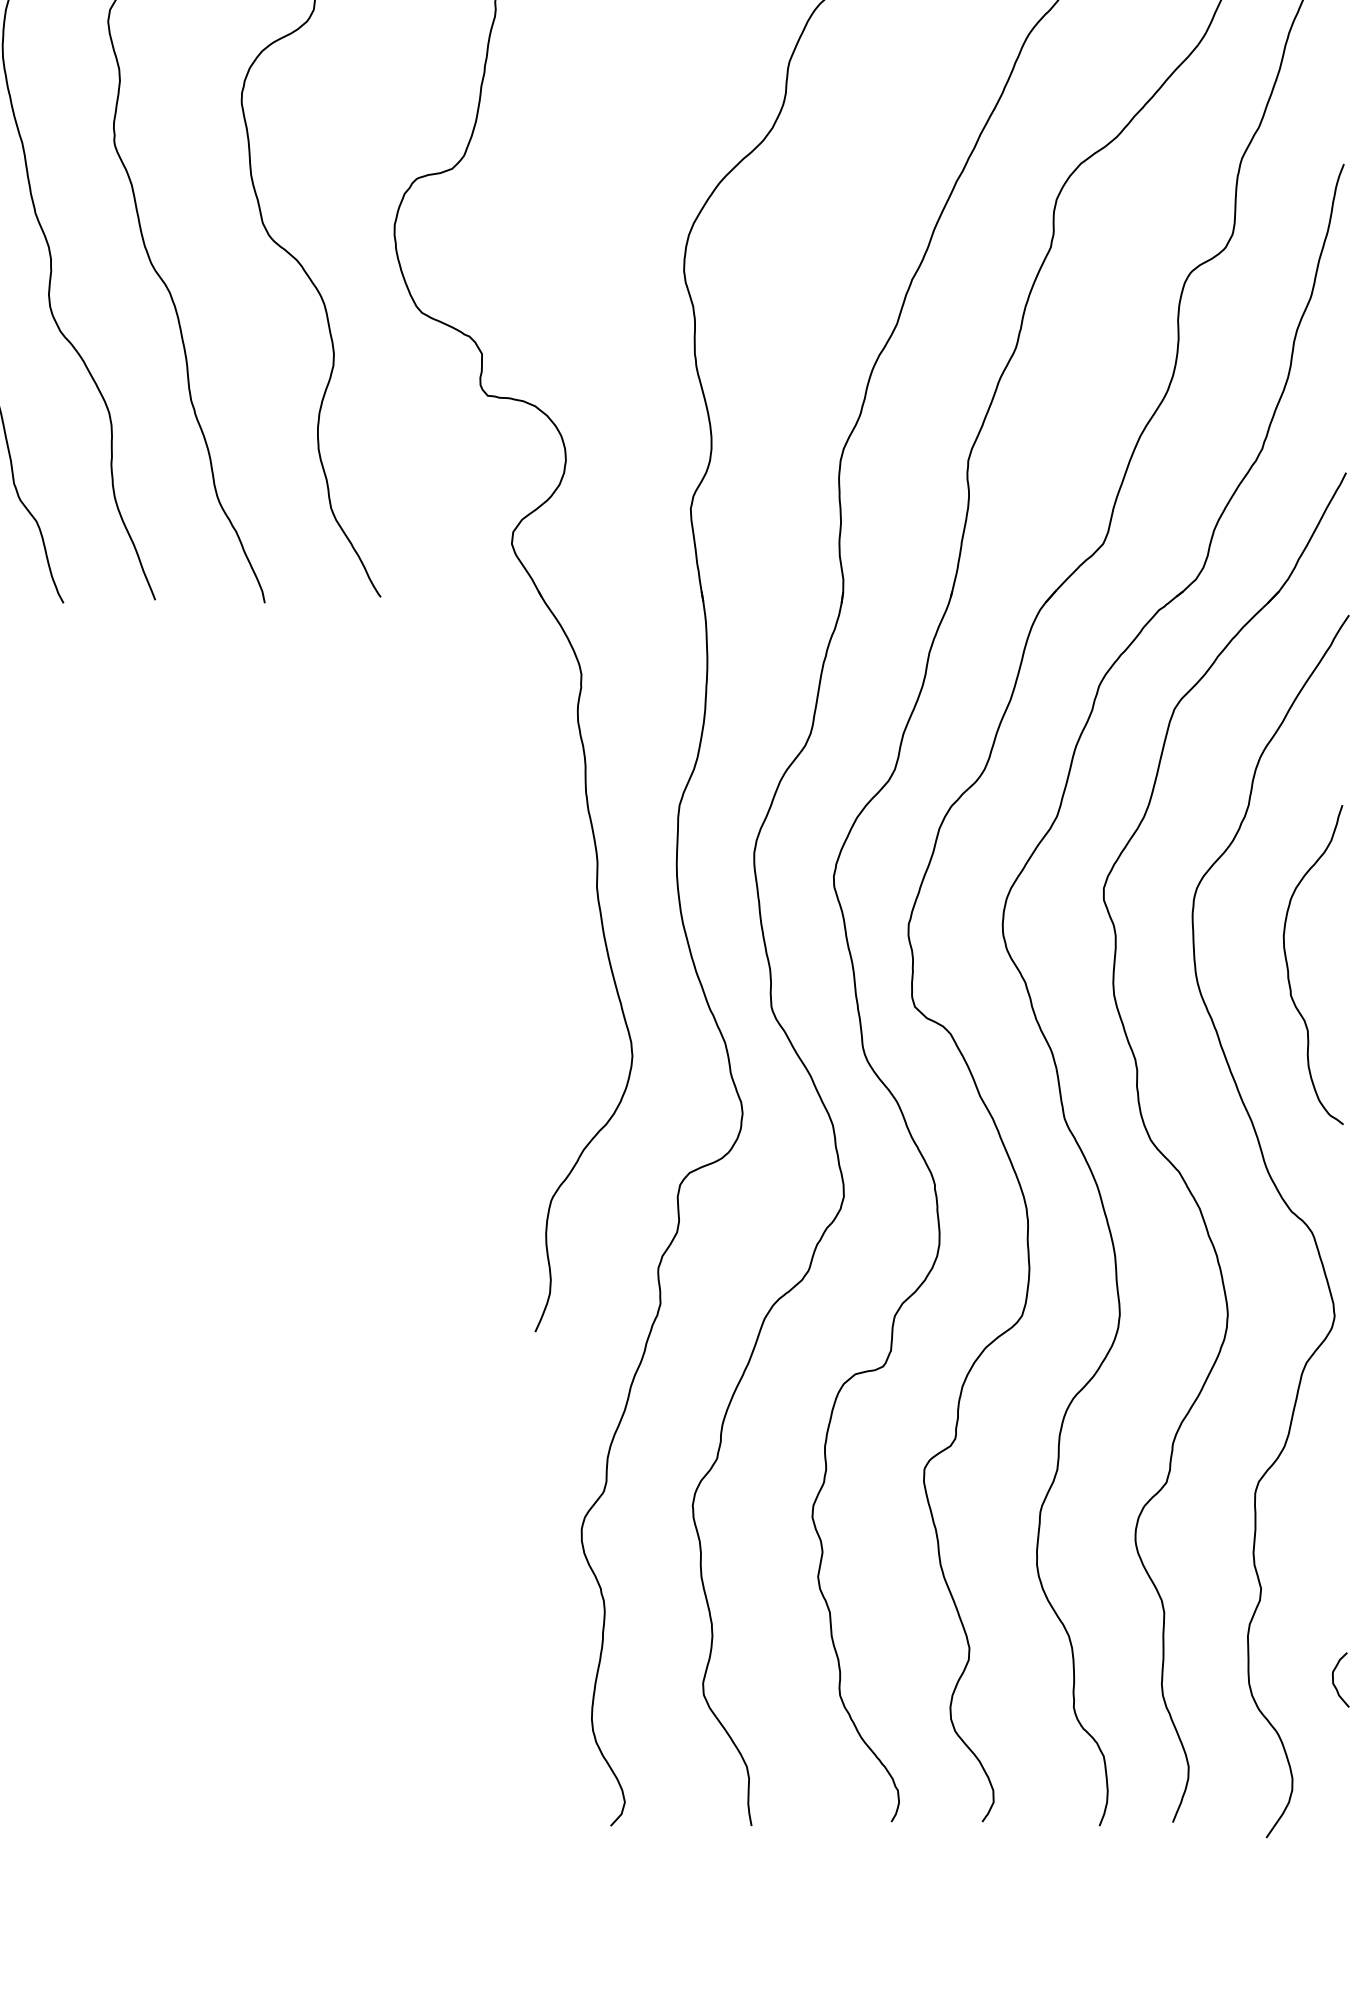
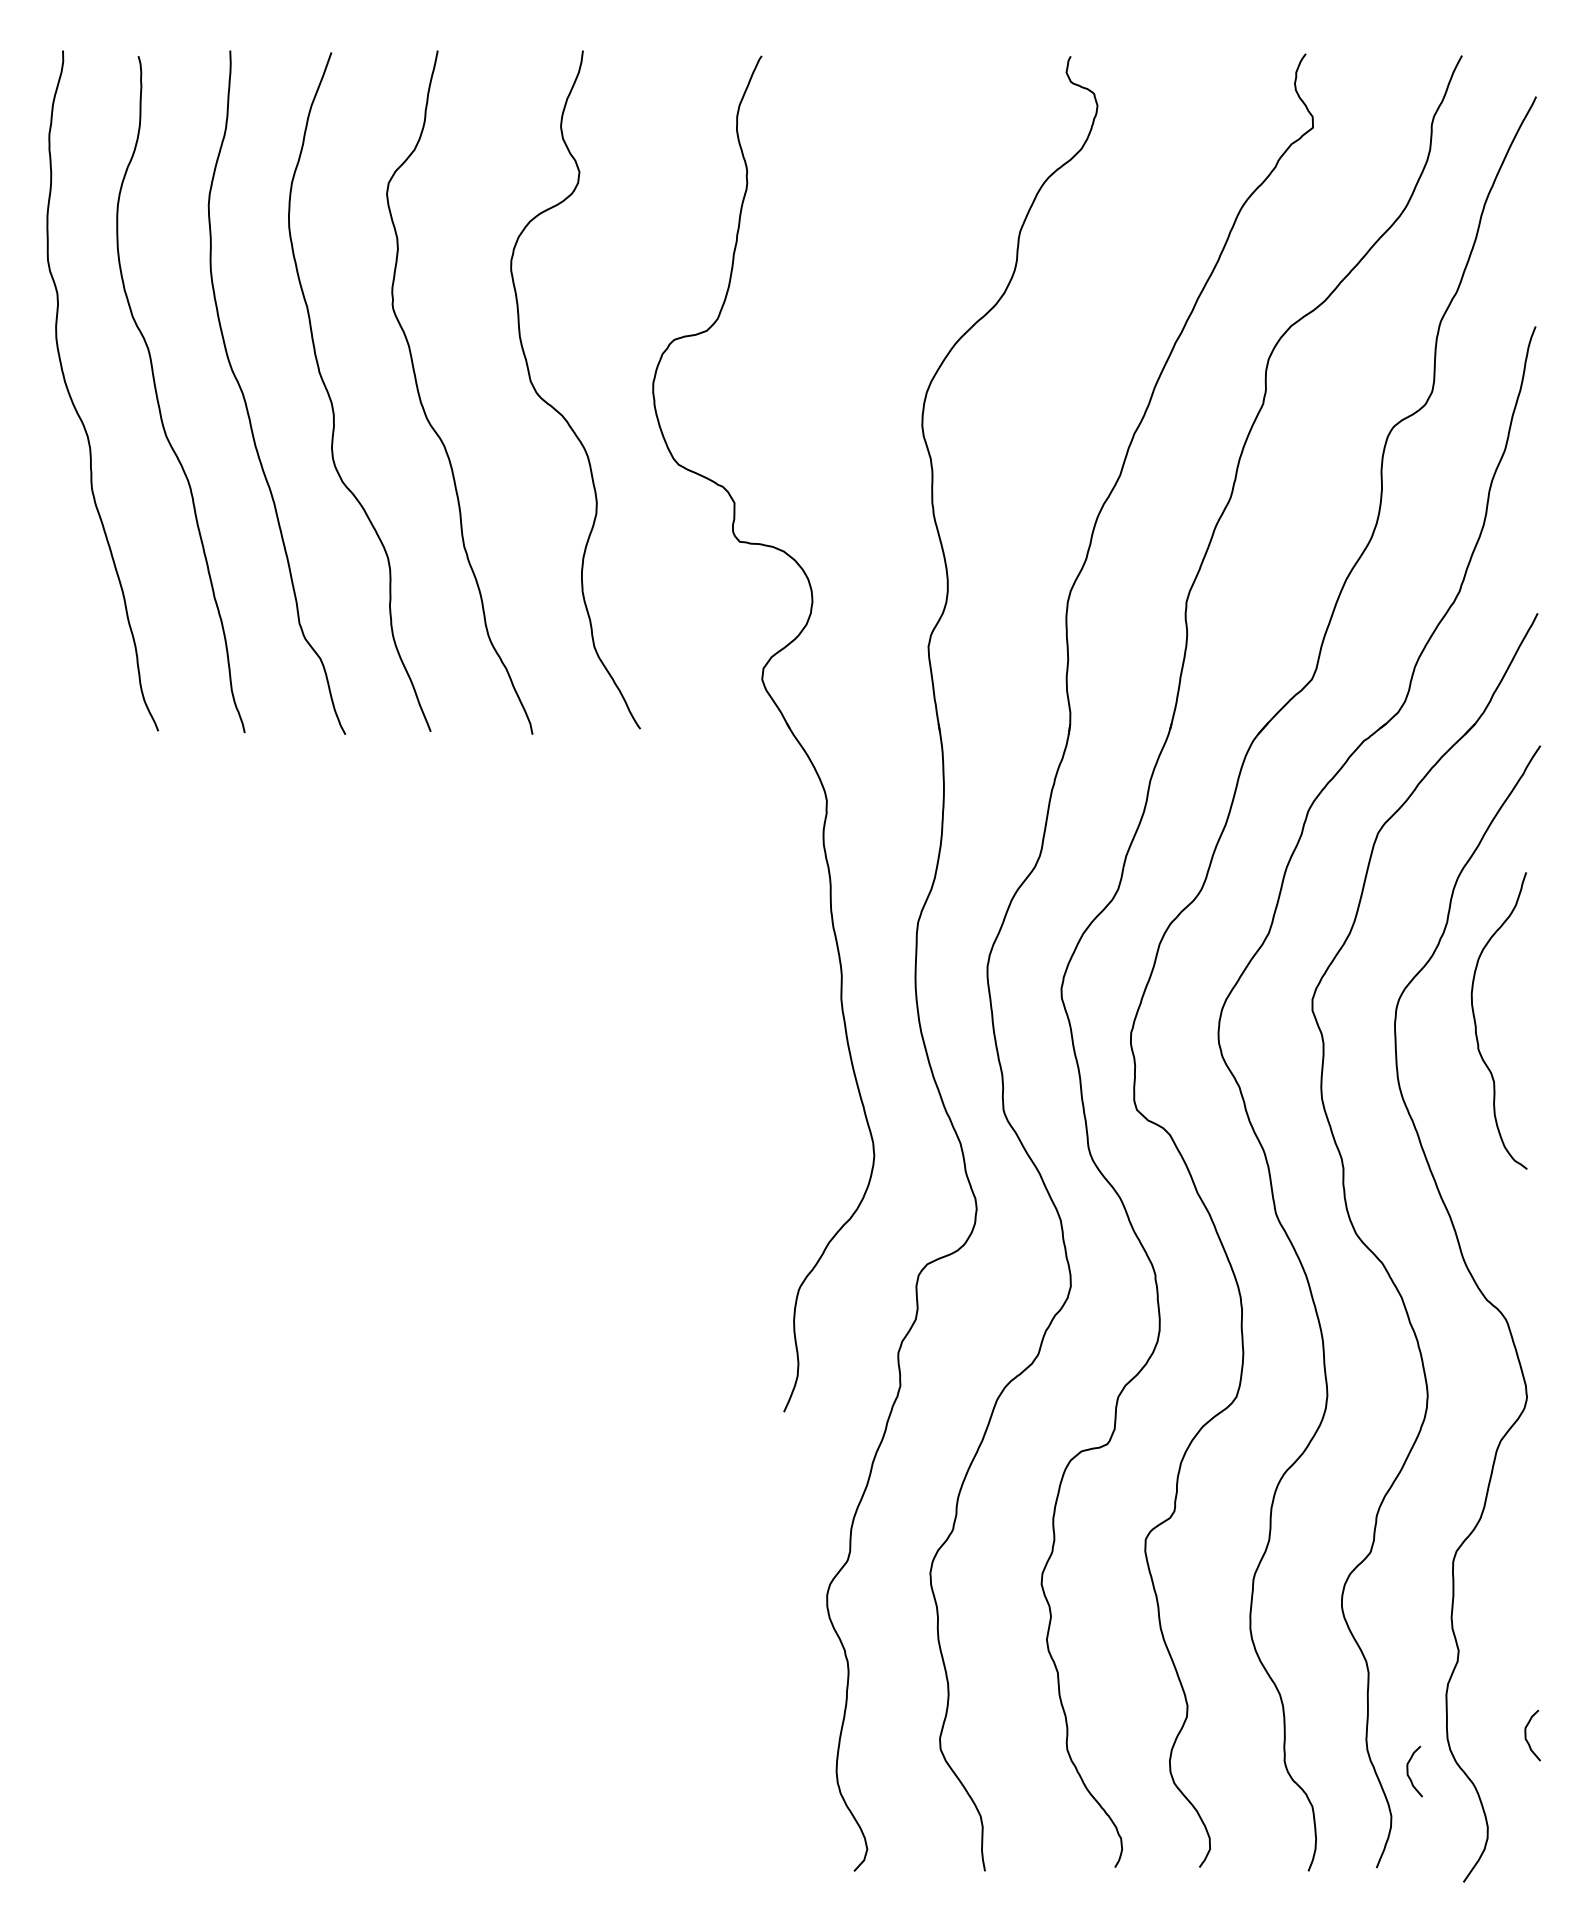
curve: (1288, 967) -> (1476, 1023), moved
curve: (1207, 1718) -> (1408, 1771), added

